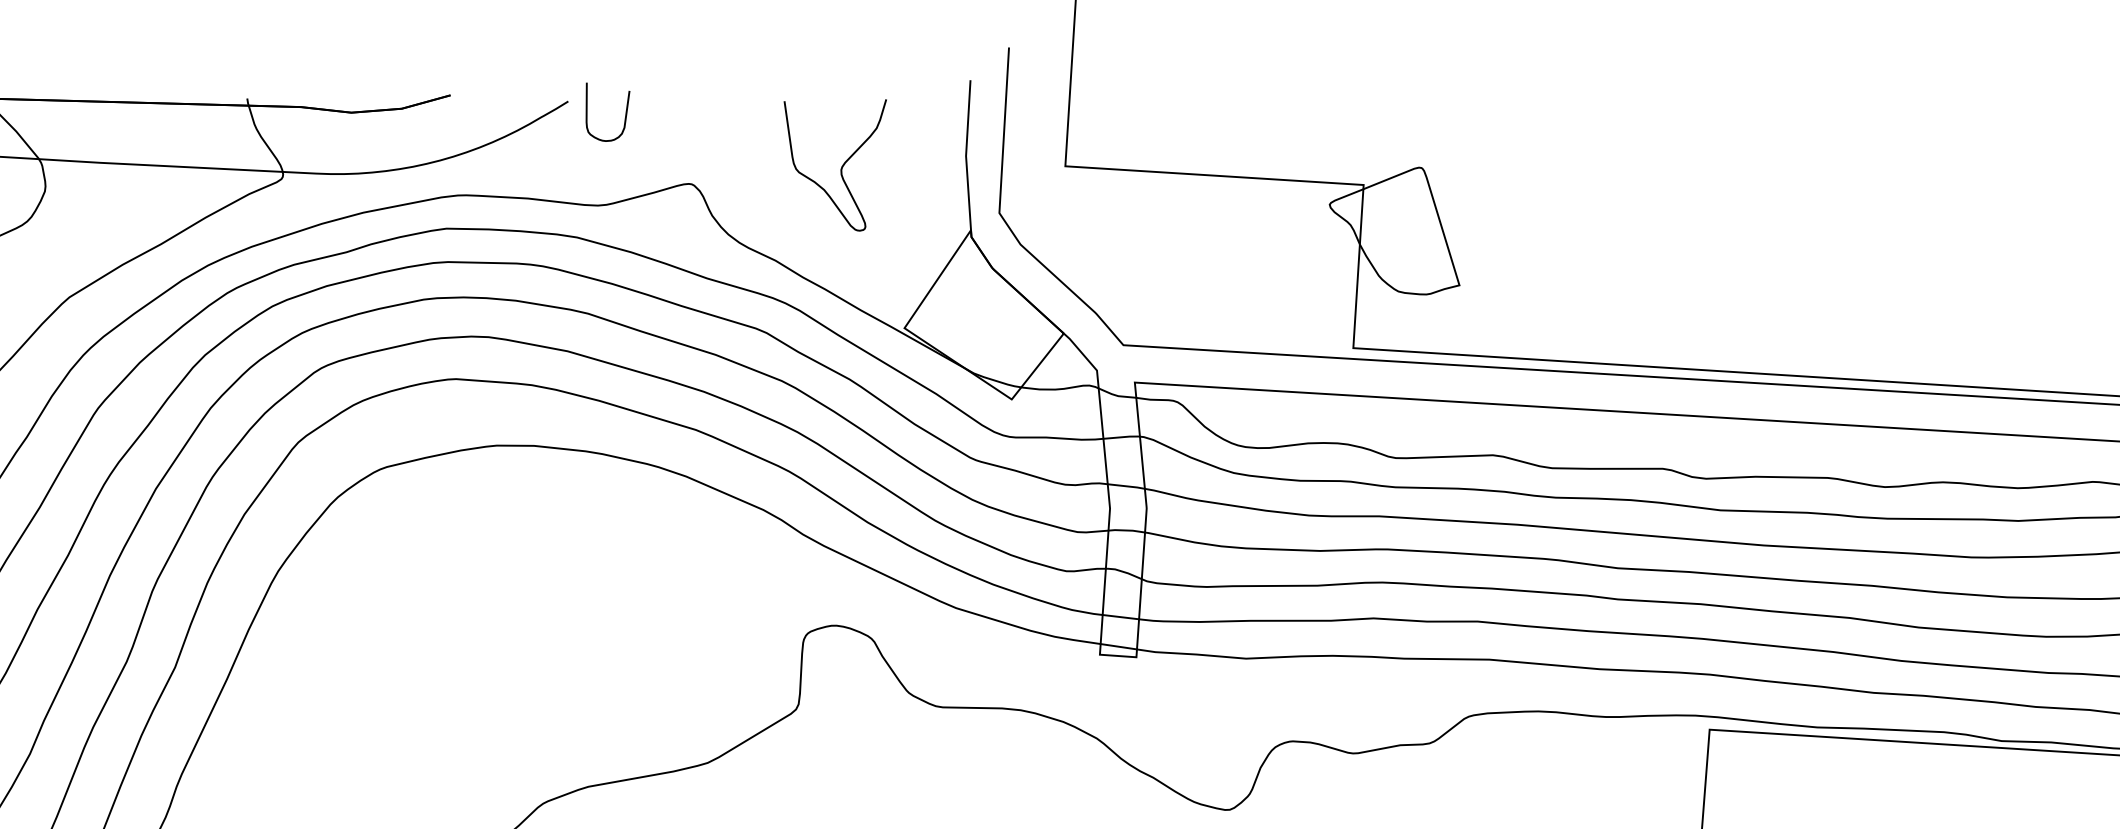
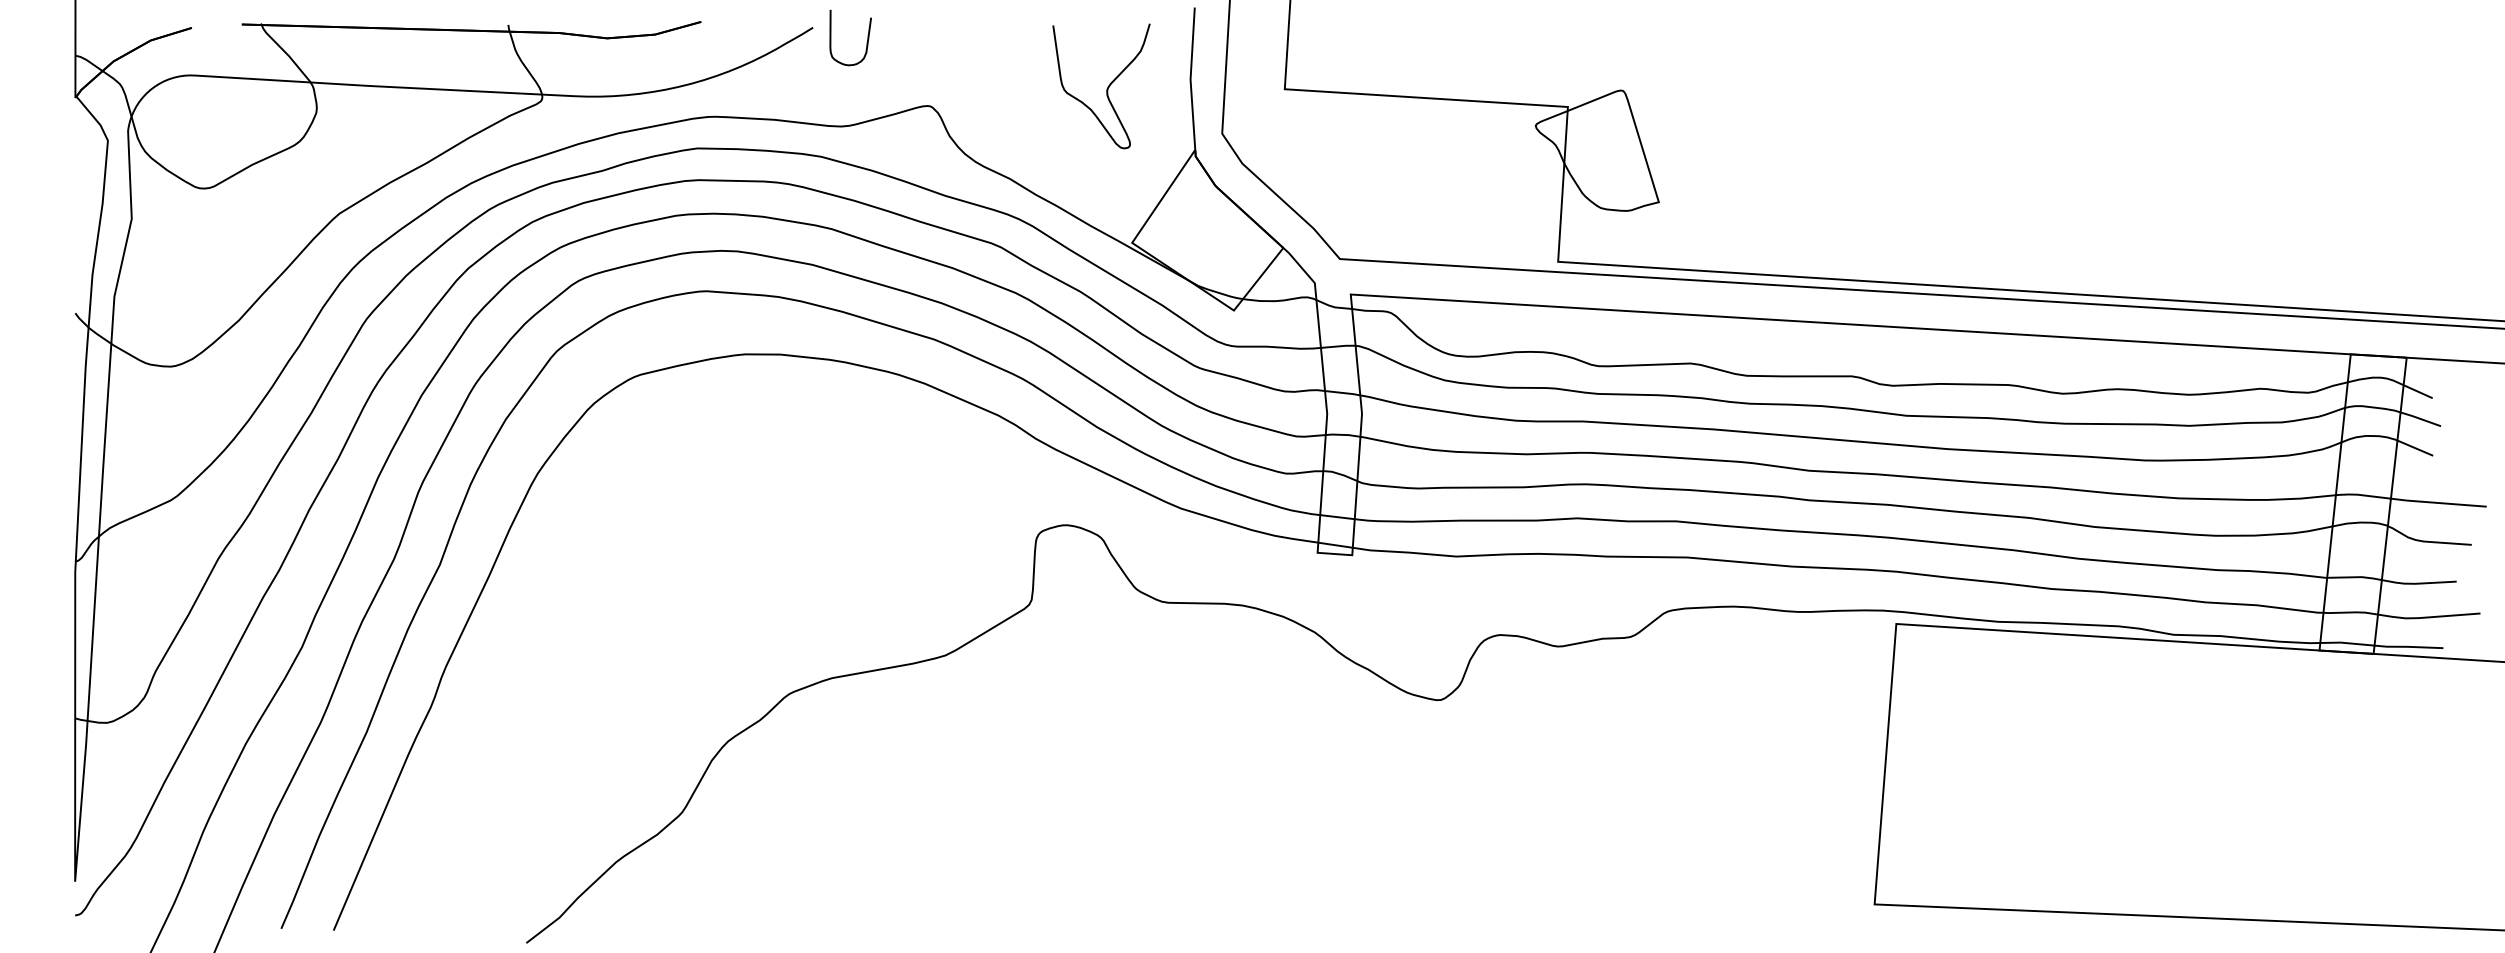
curve: (840, 168) -> (1106, 89), moved

